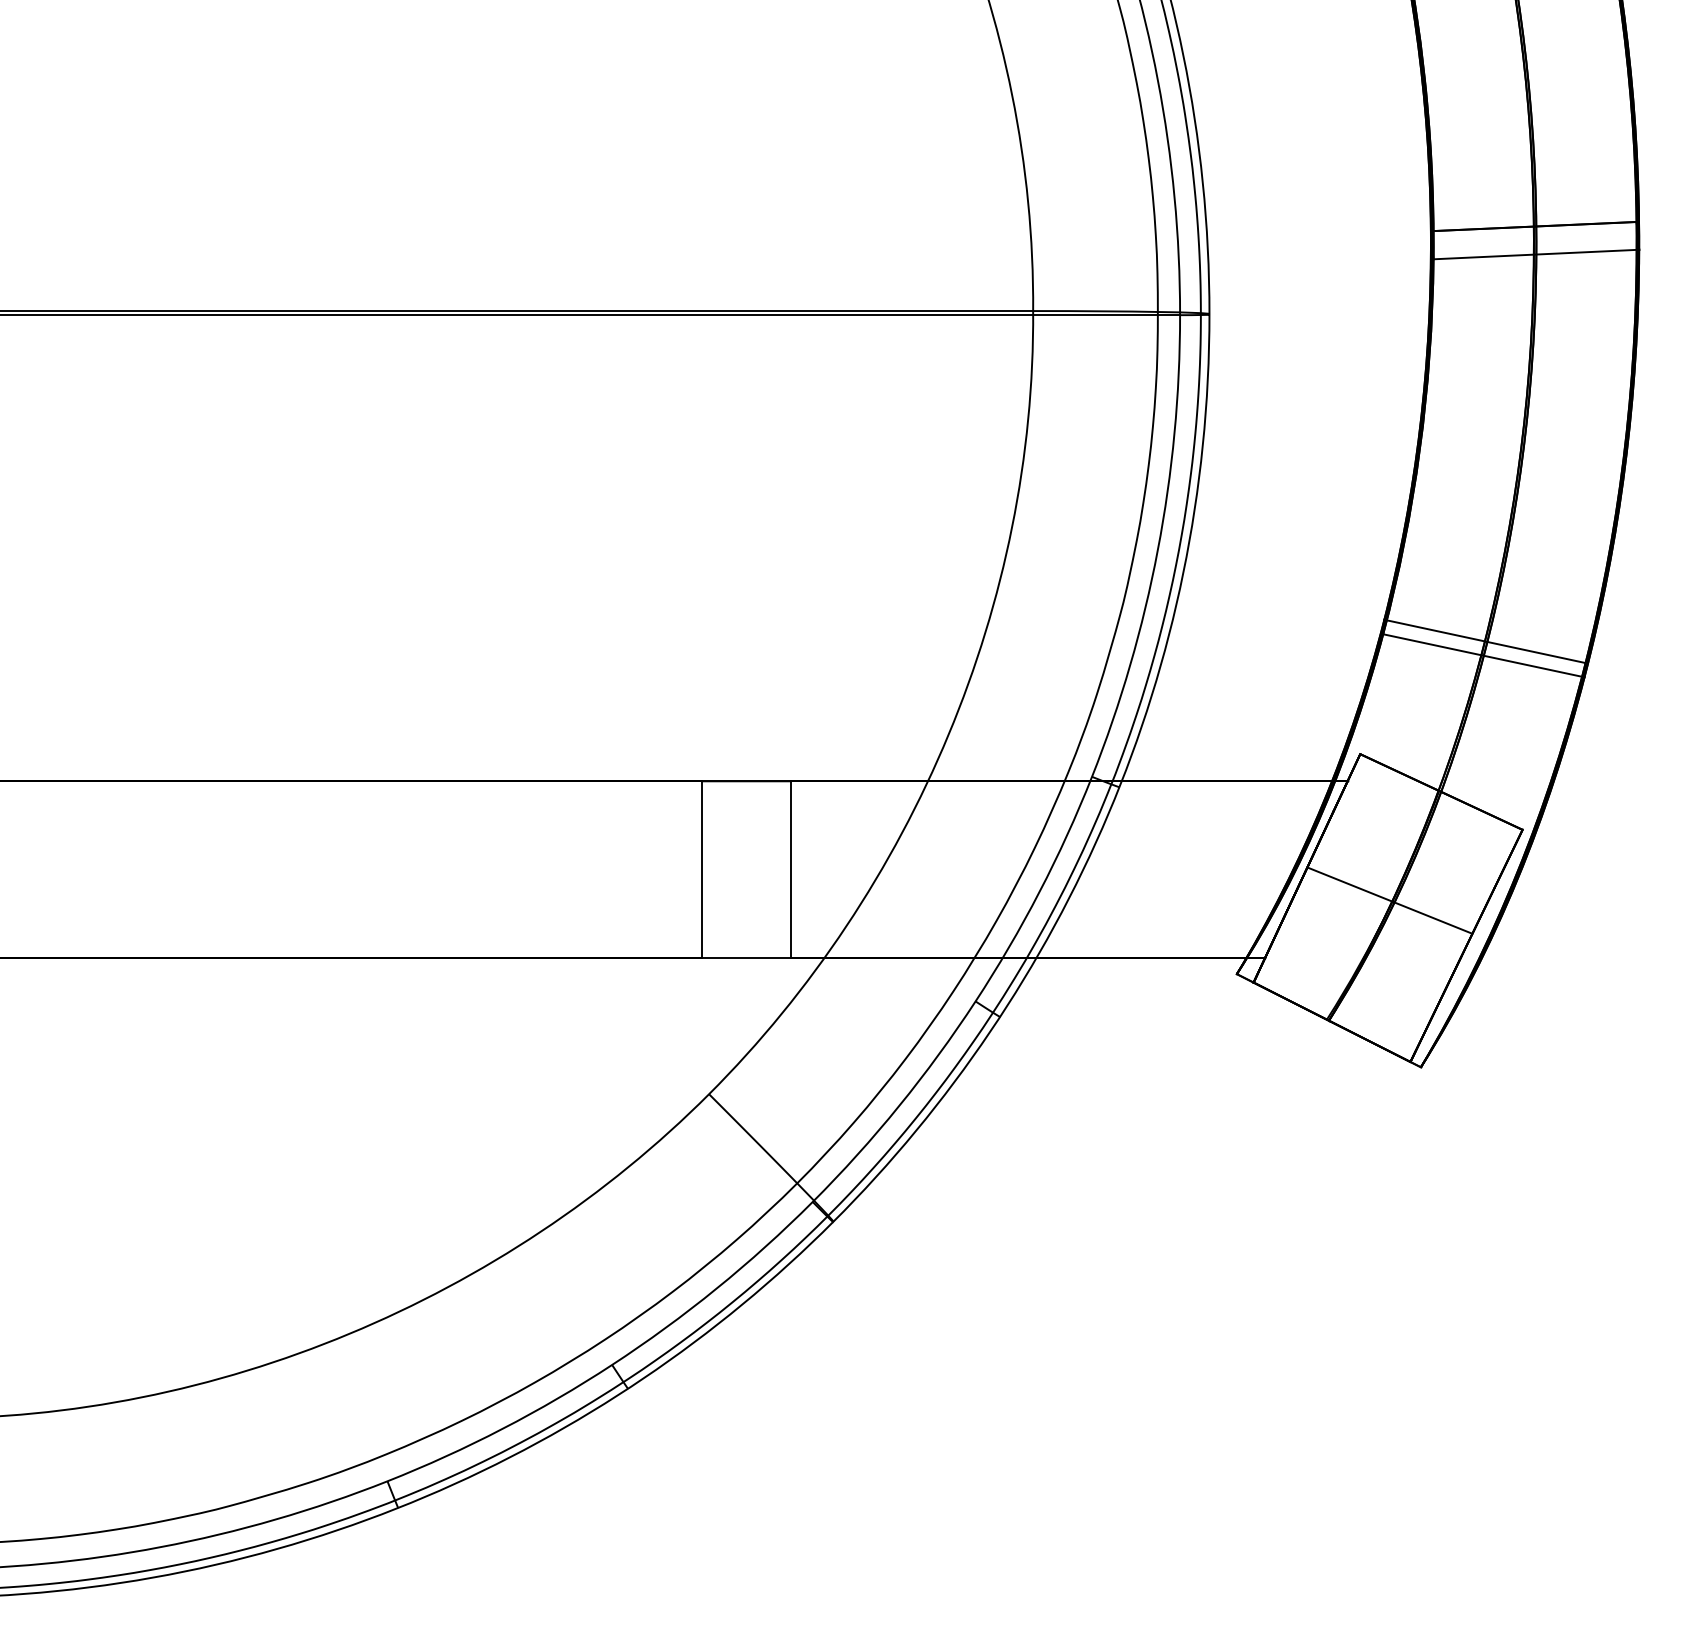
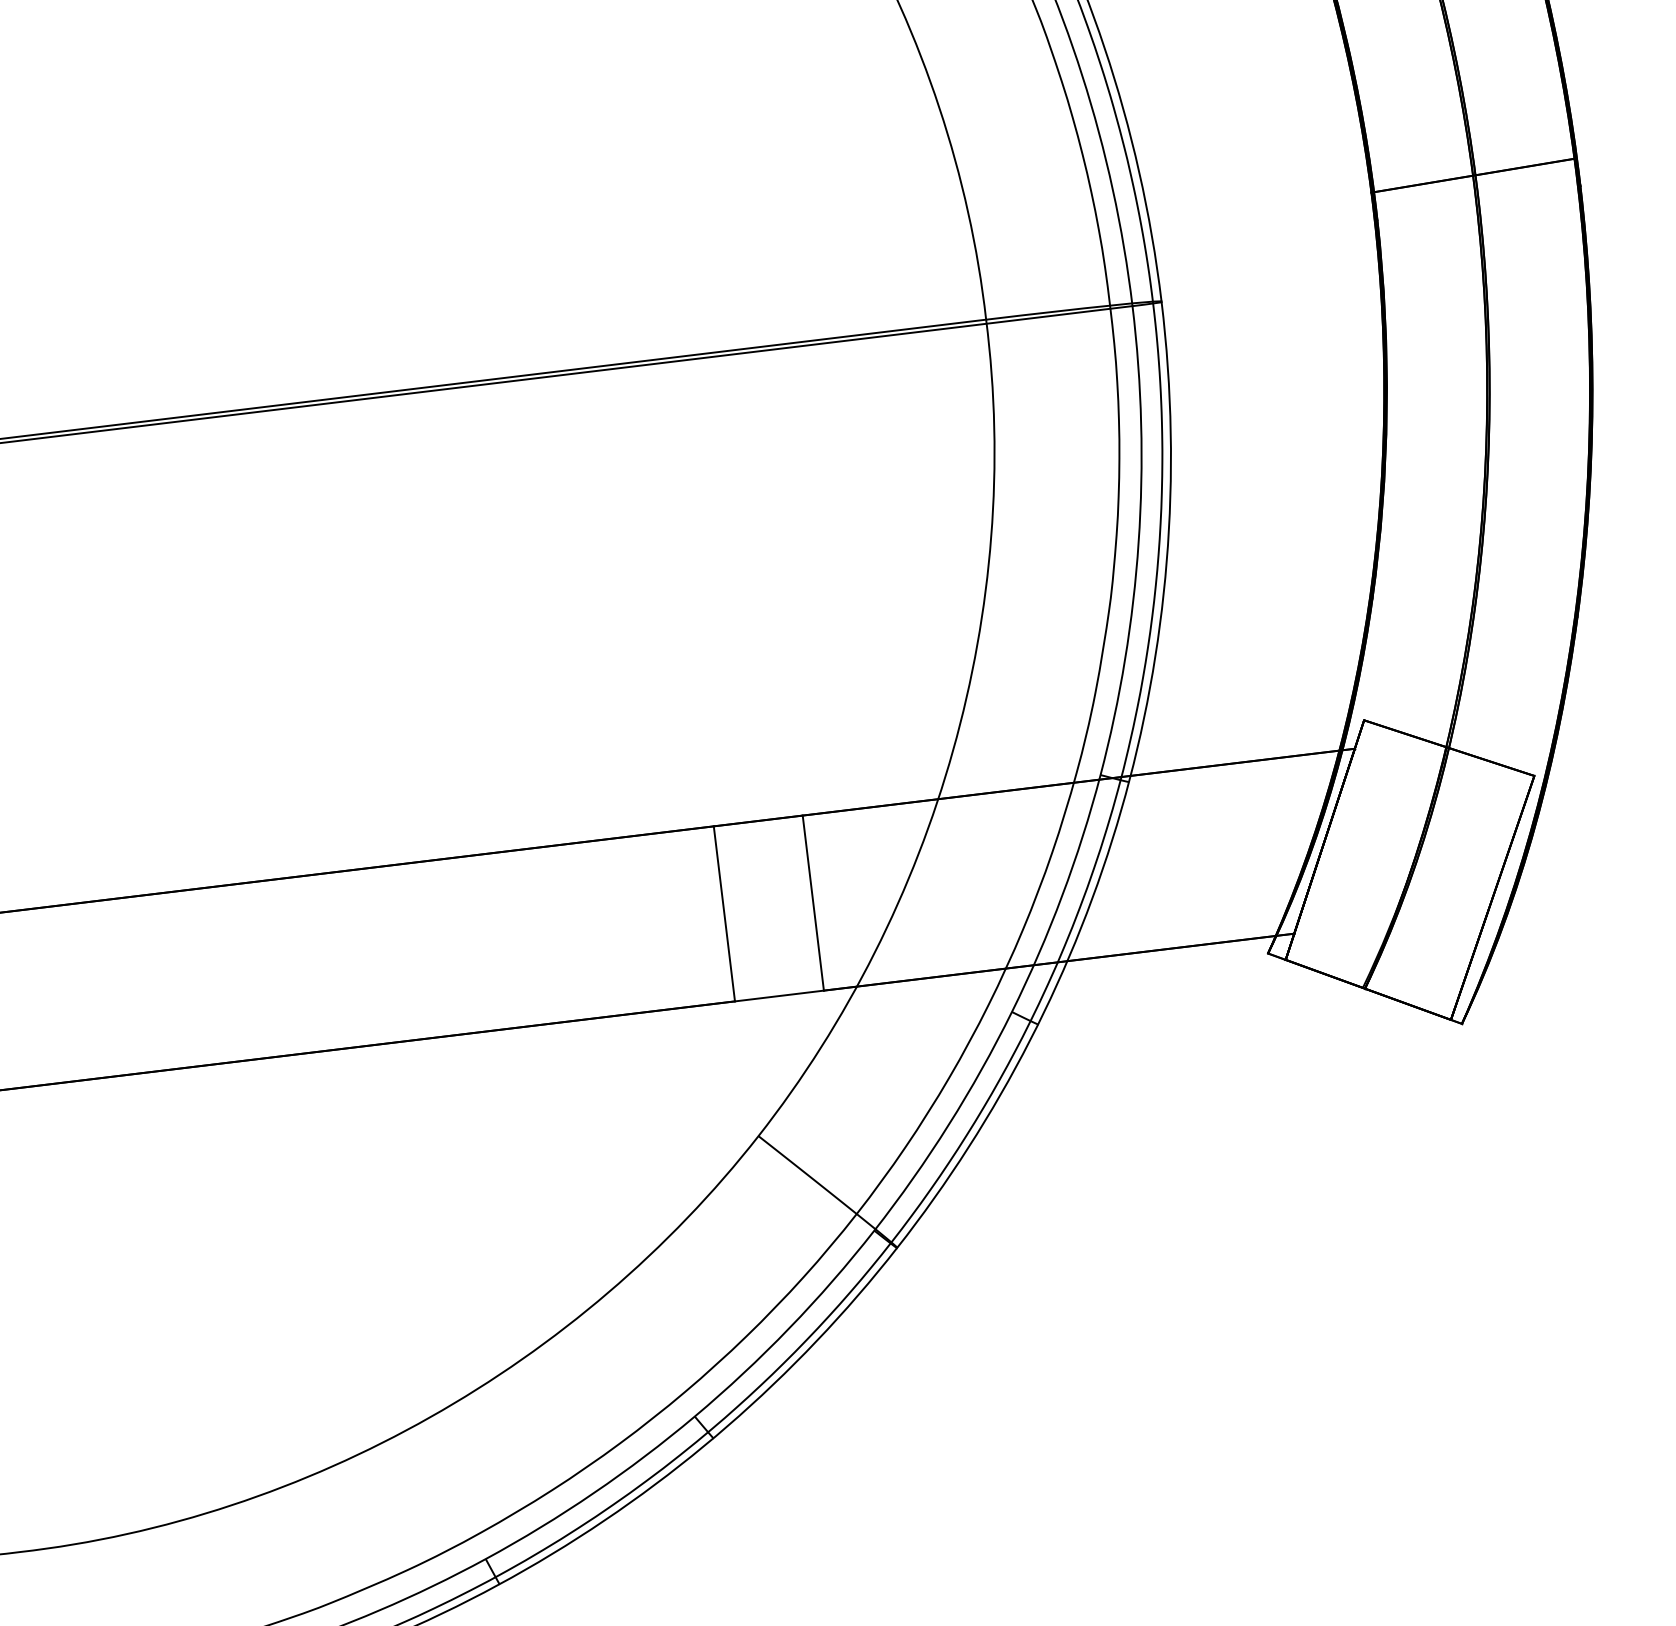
line: (1536, 254) -> (1479, 203), removed
line: (1484, 641) -> (1473, 593), removed
line: (1483, 655) -> (1474, 607), removed
line: (1389, 900) -> (1410, 862), removed

